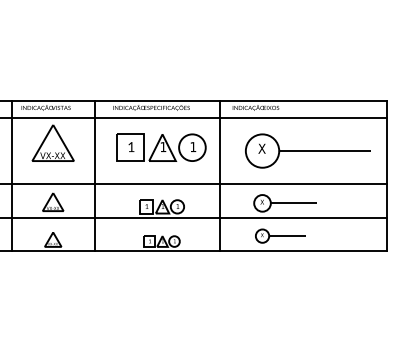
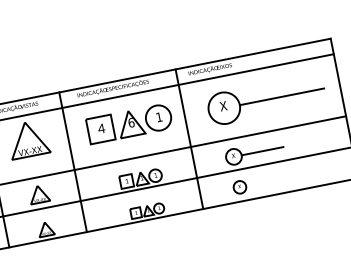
text: (130, 147) -> (100, 129), 1 -> 4
text: (163, 147) -> (131, 123), 1 -> 6
line: (287, 236) -> (263, 183), removed

